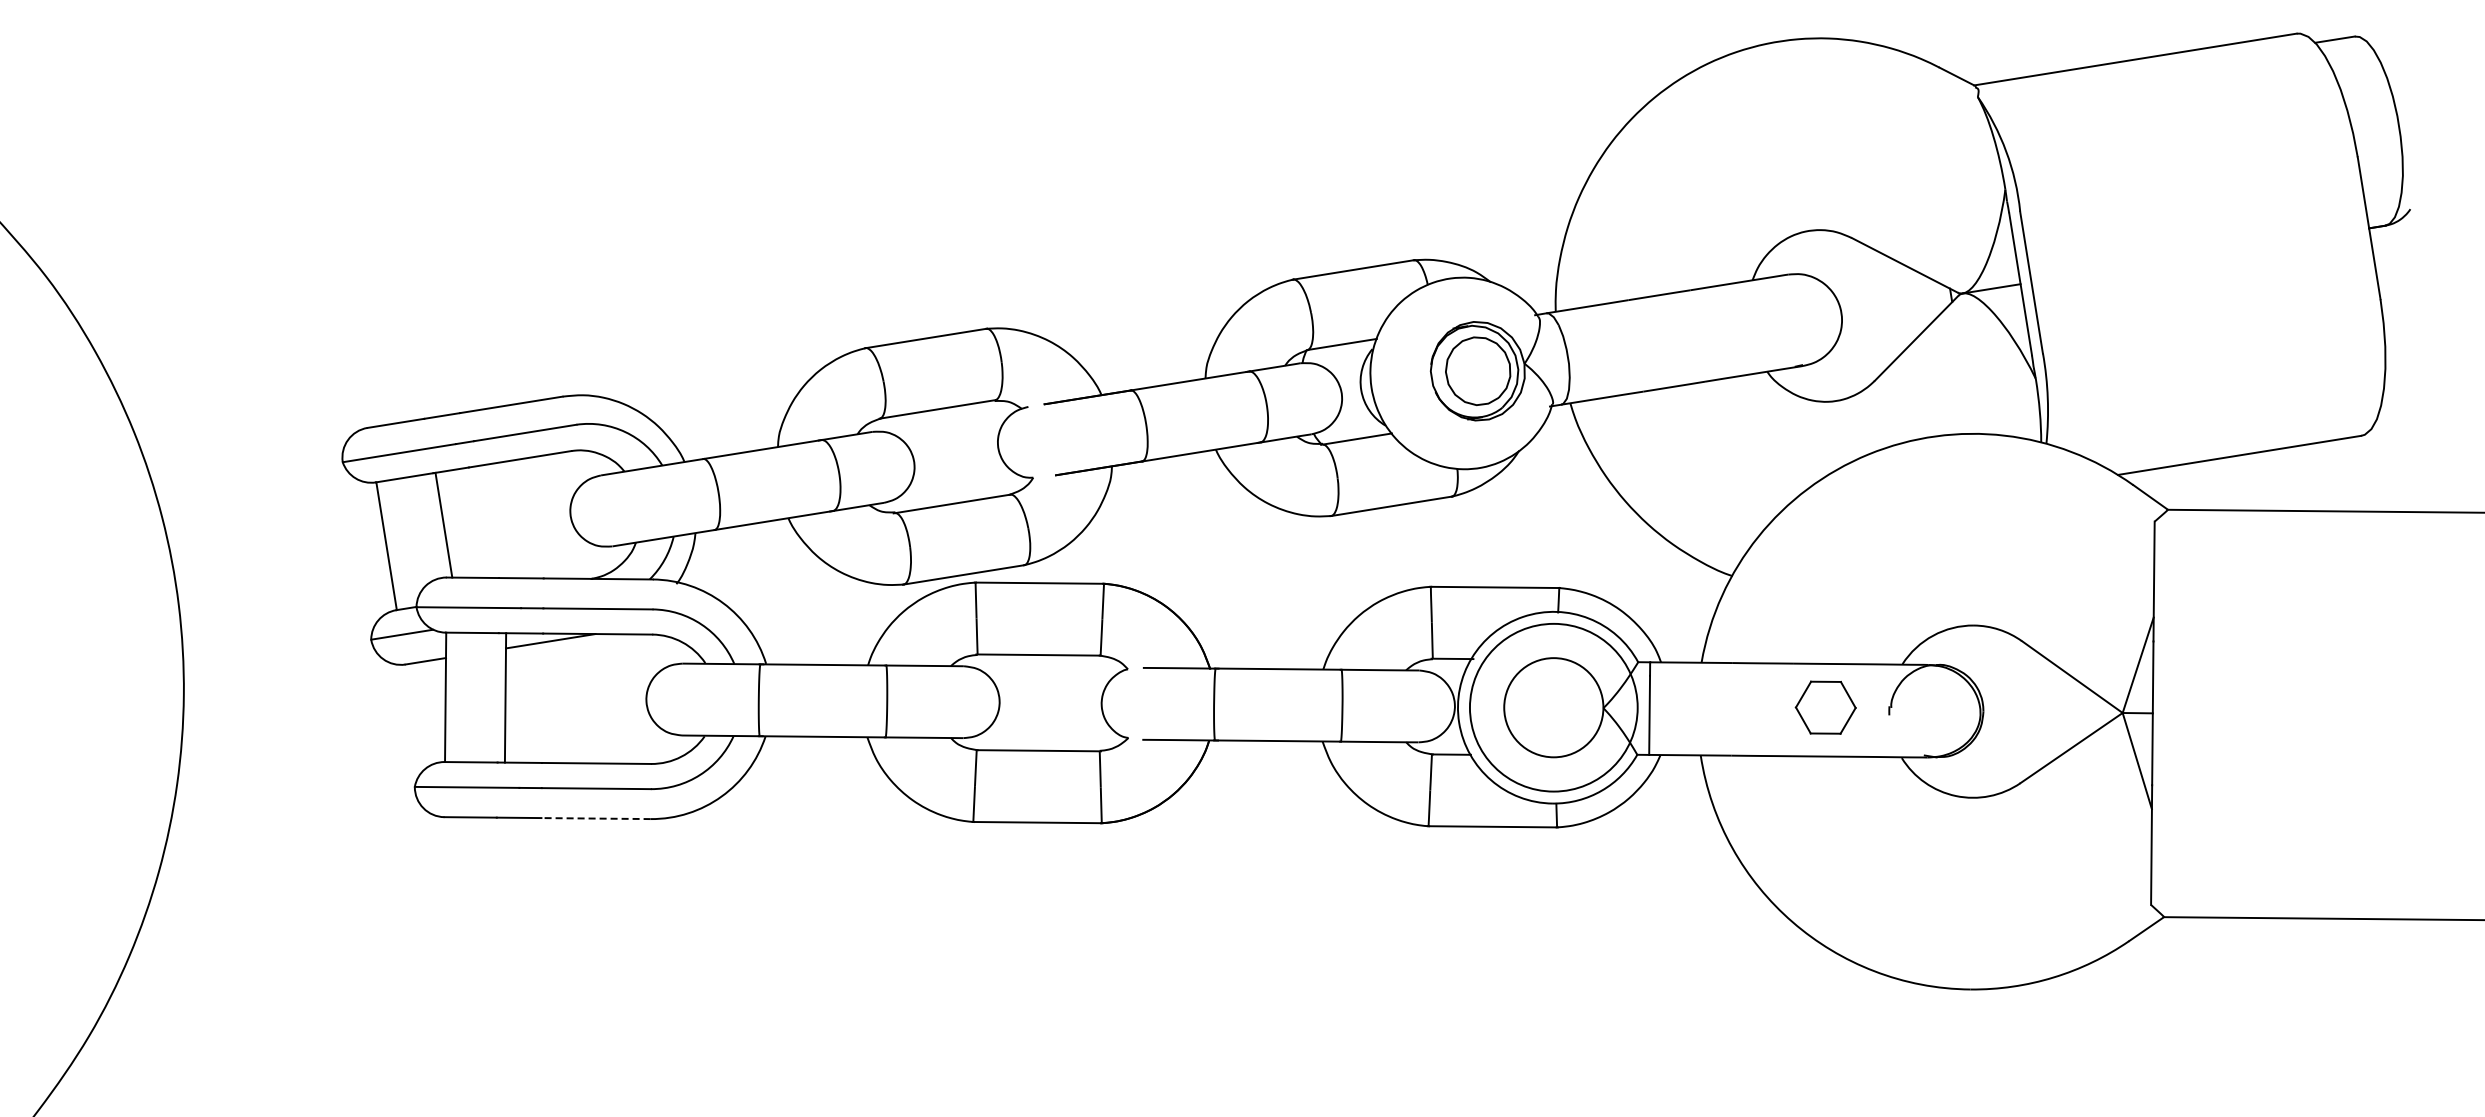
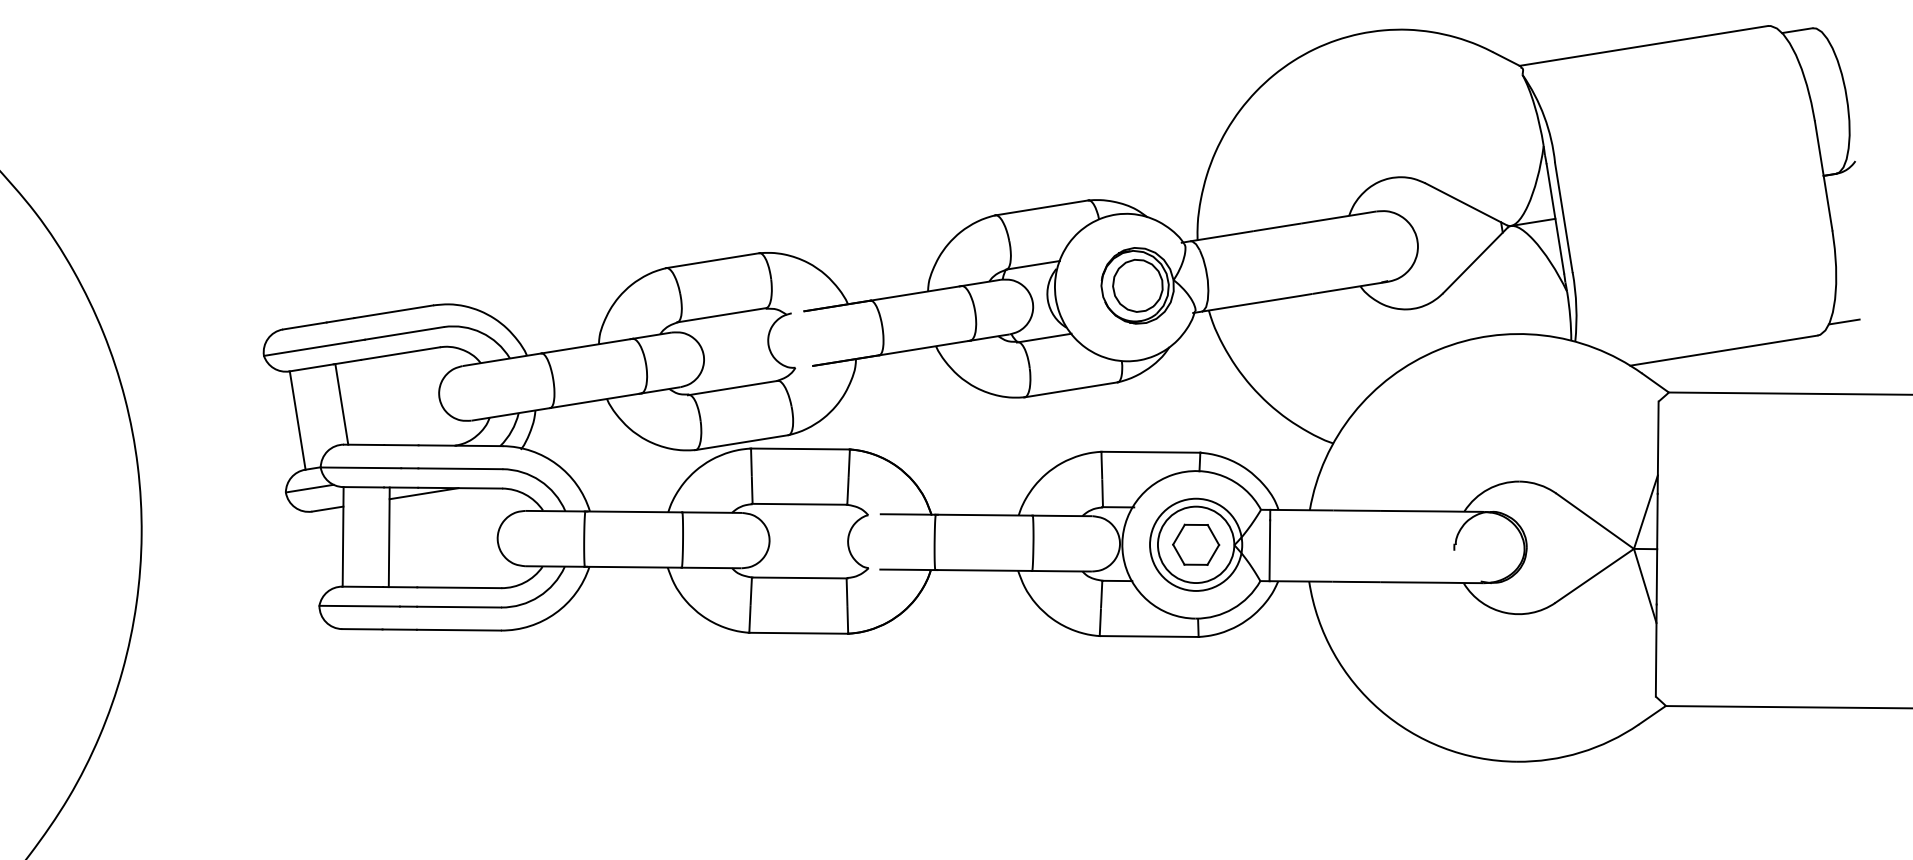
line: (2395, 418) -> (1843, 322), added
circle: (1553, 707) -> (1195, 544), size x0.71
part: (1825, 707) -> (1195, 544), moved
line: (596, 818) -> (459, 630), dashed -> solid

